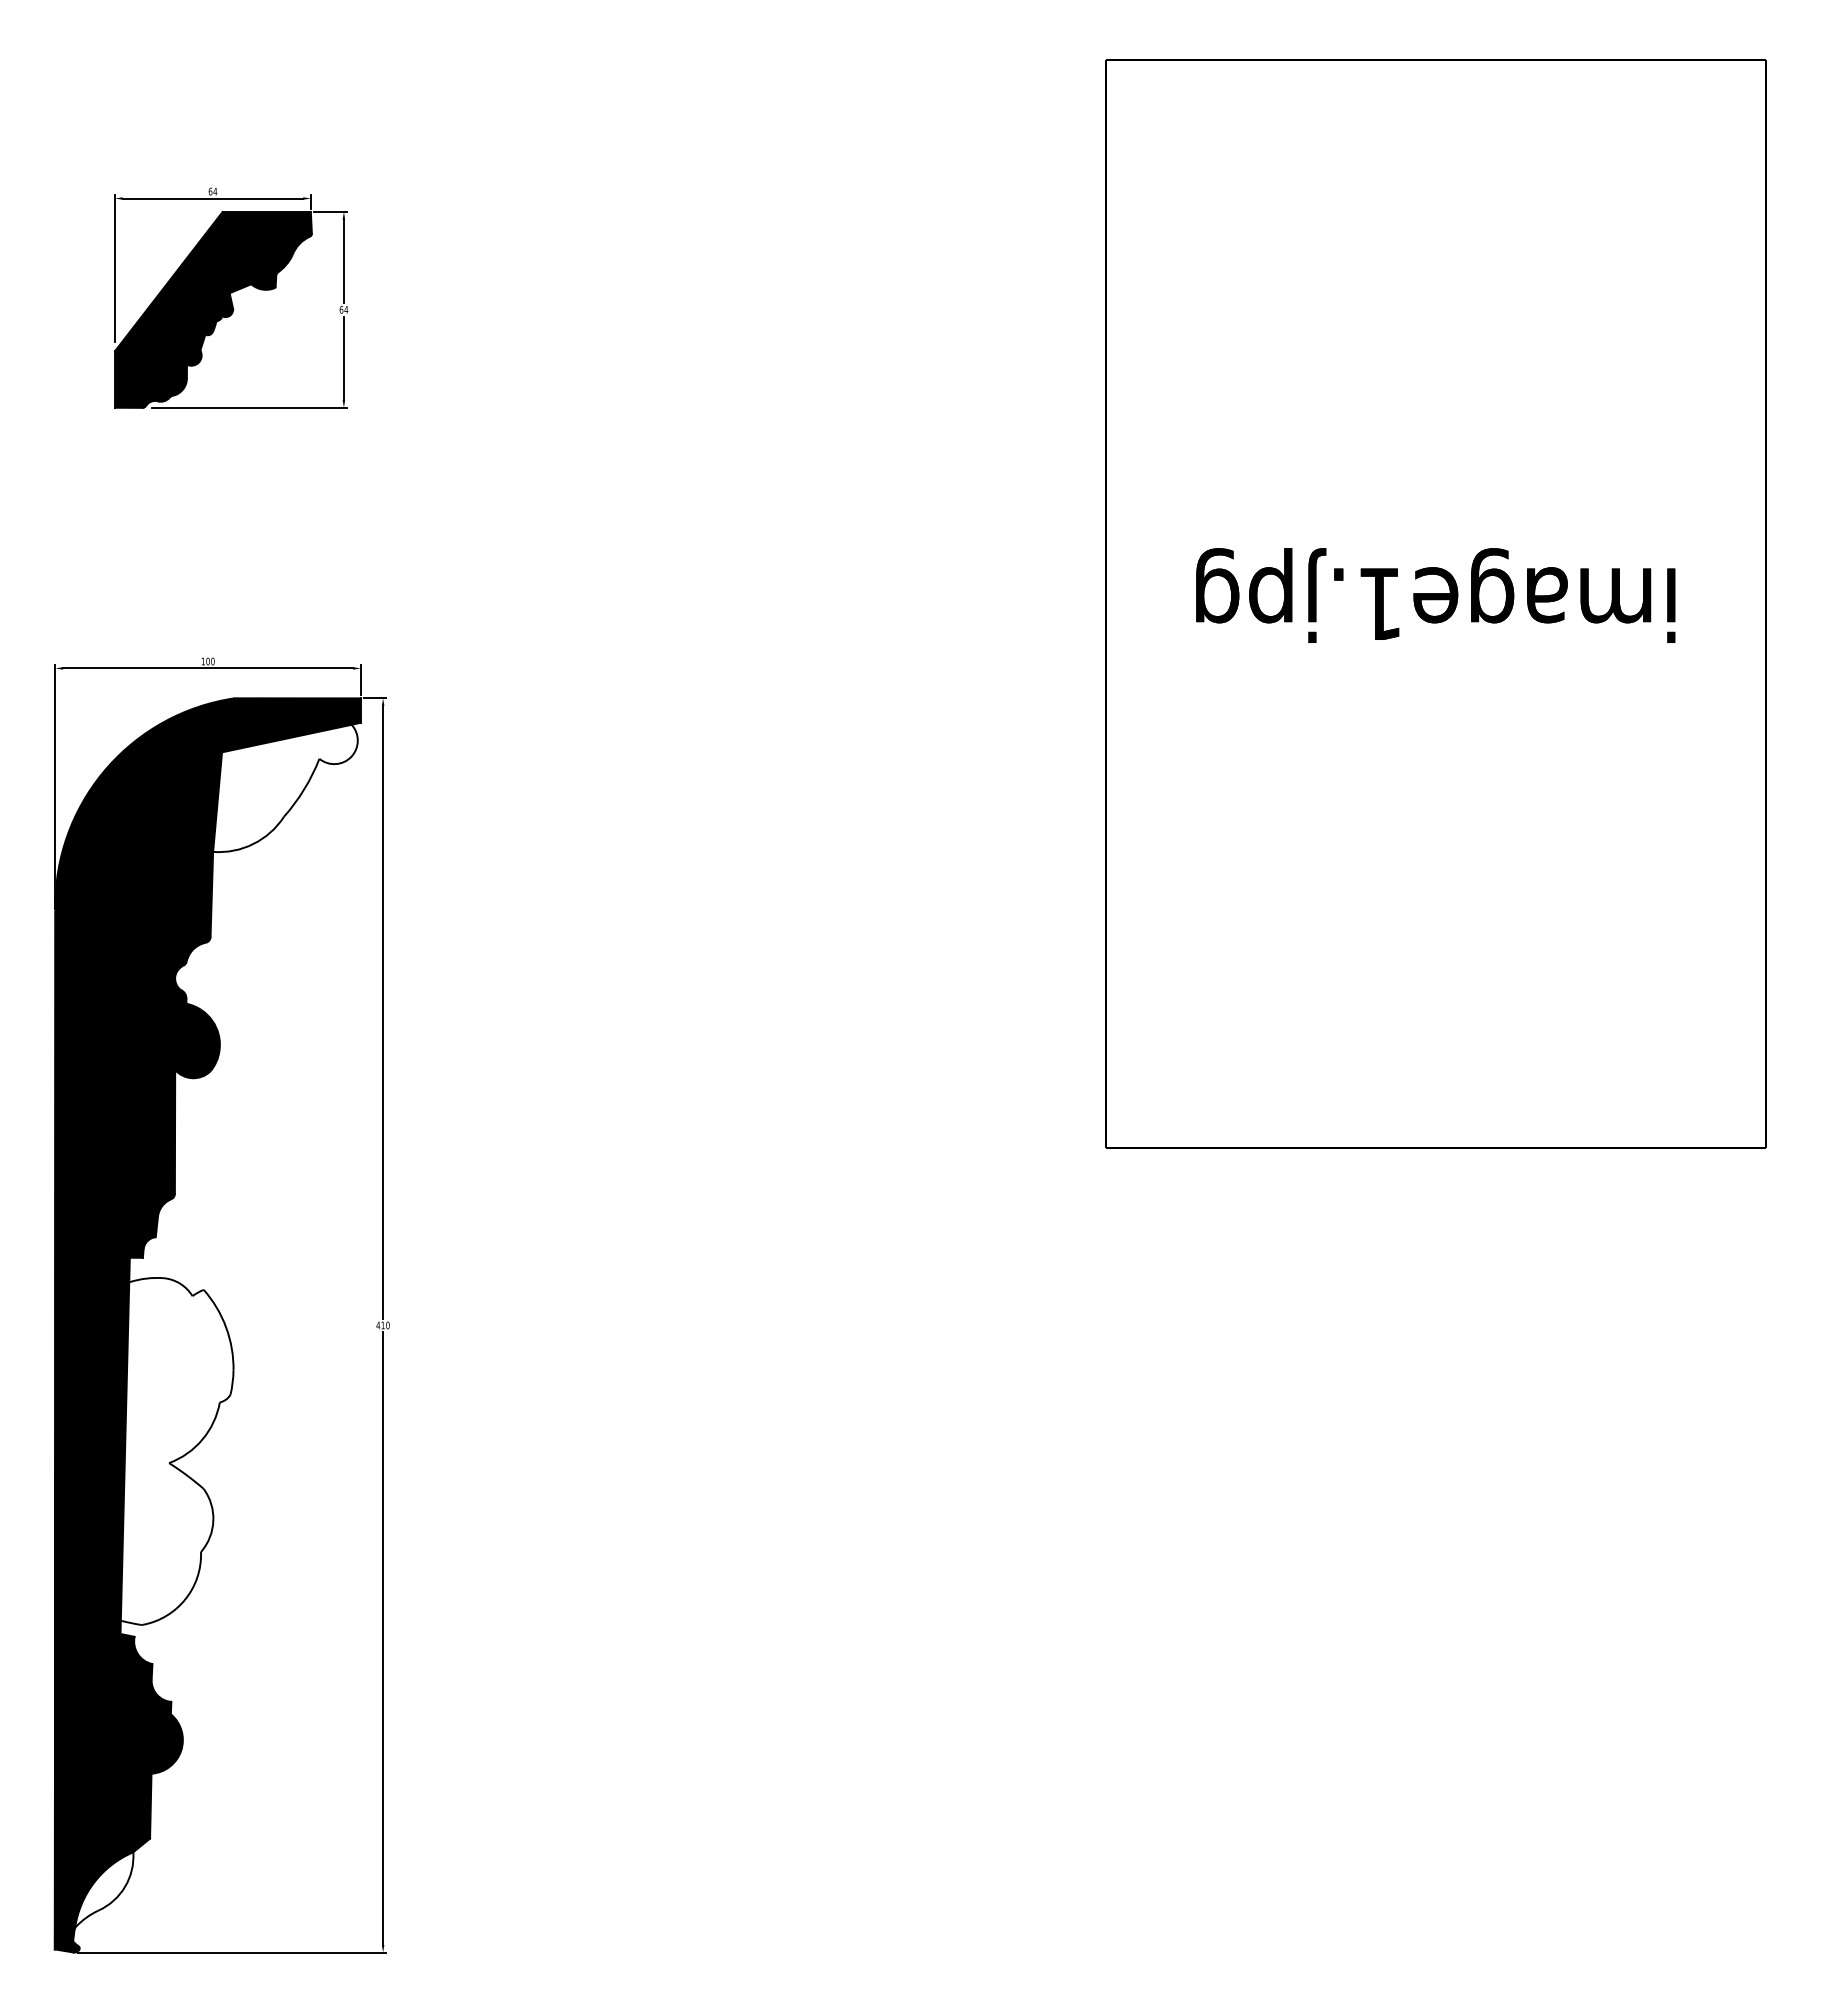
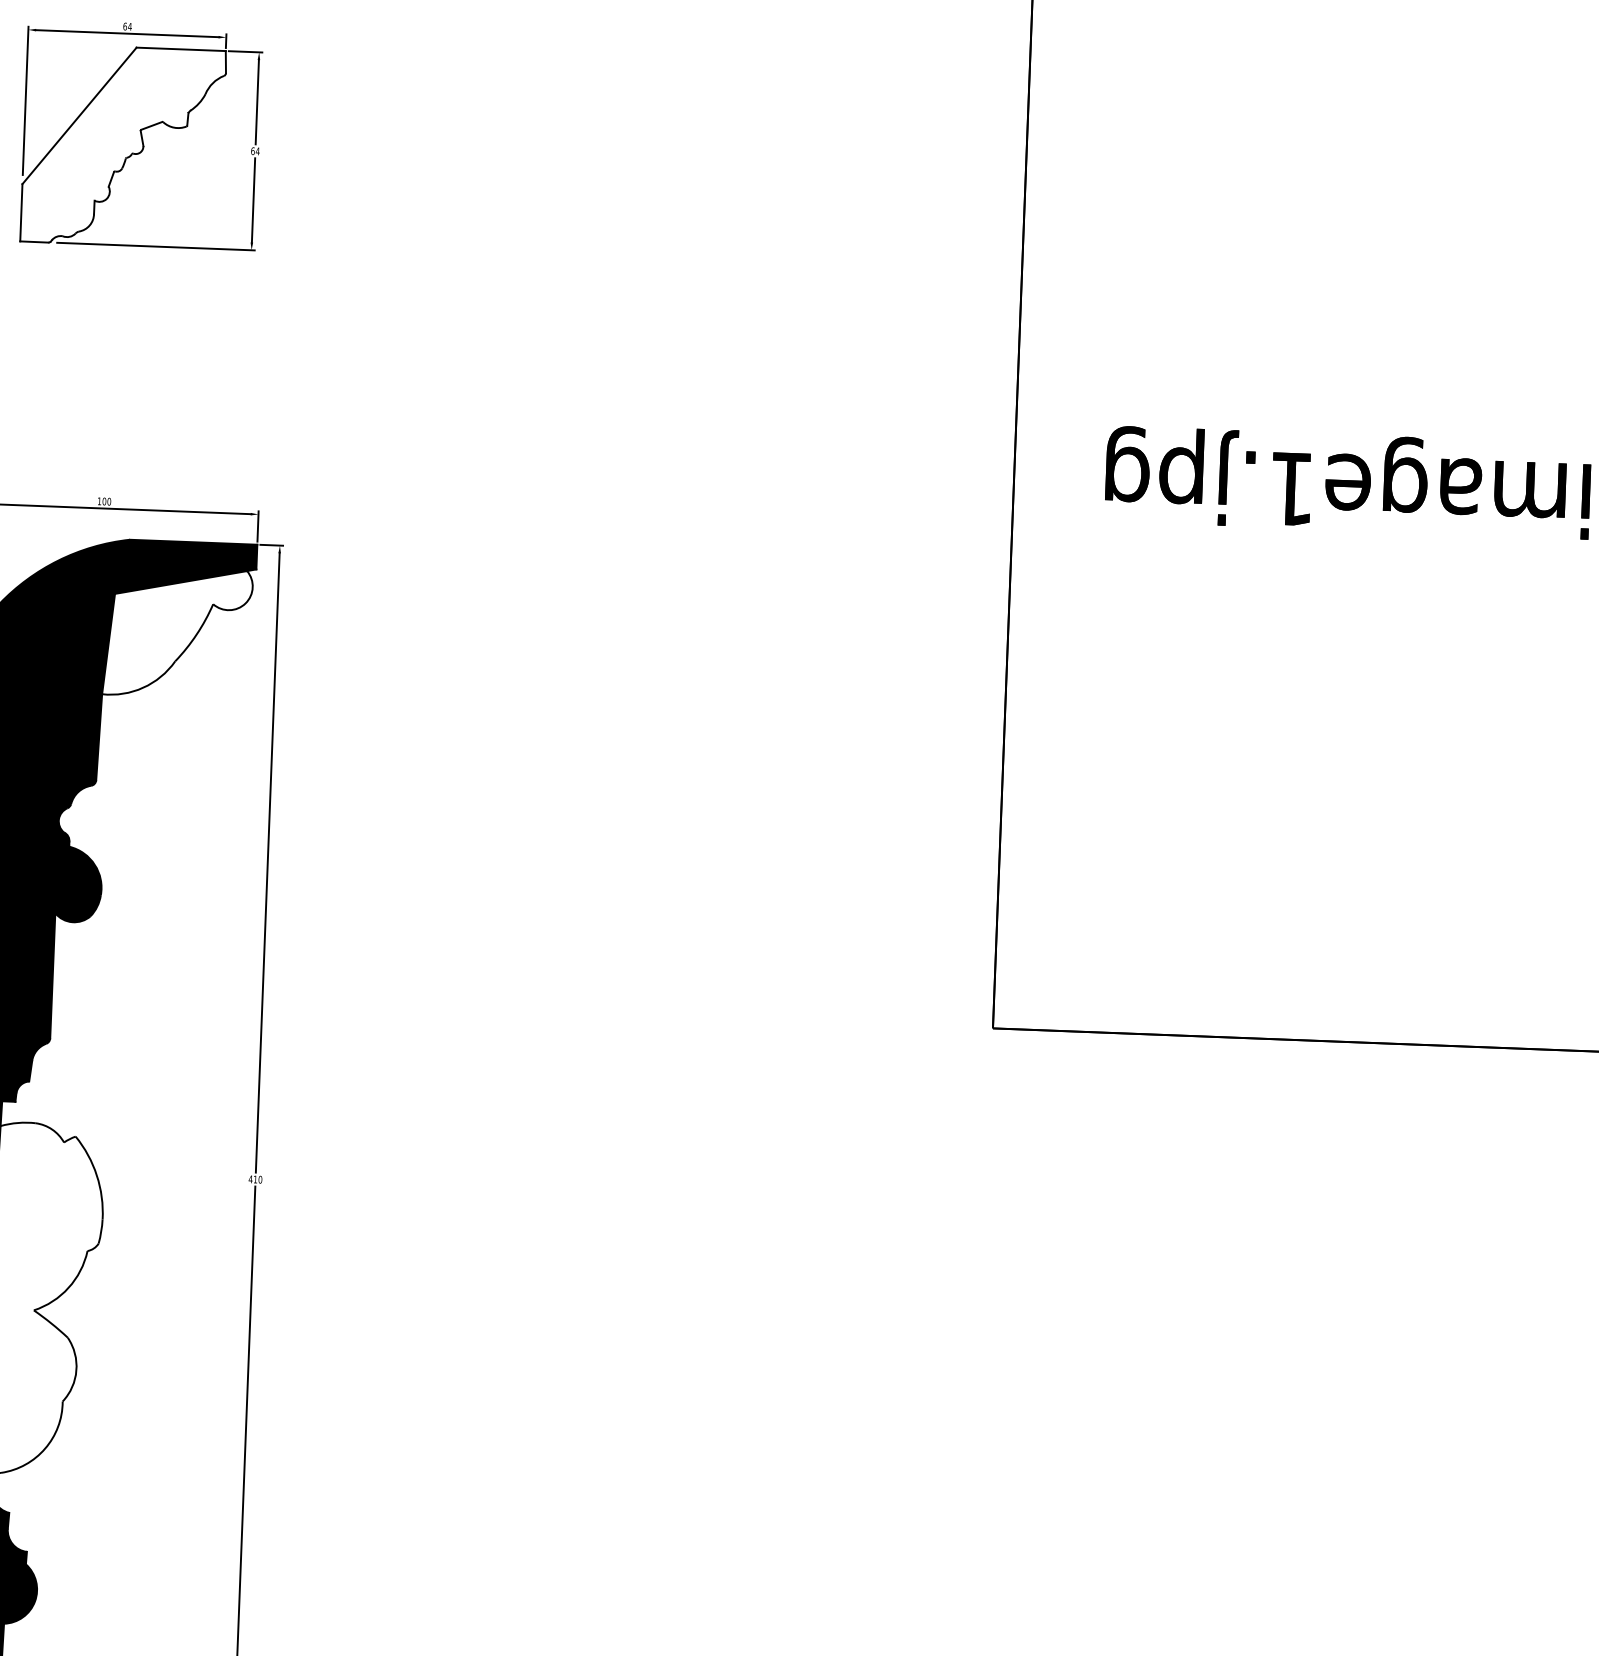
fill: (213, 309) -> (123, 145), removed

